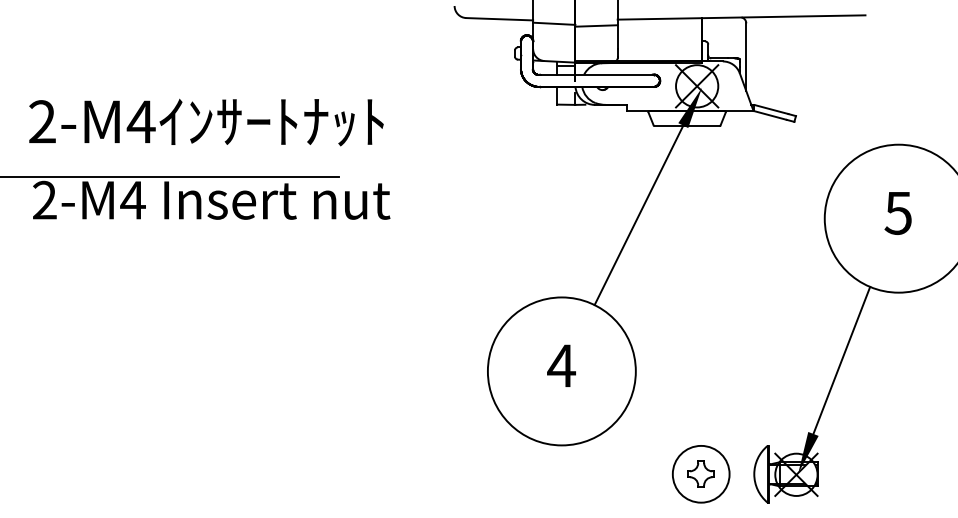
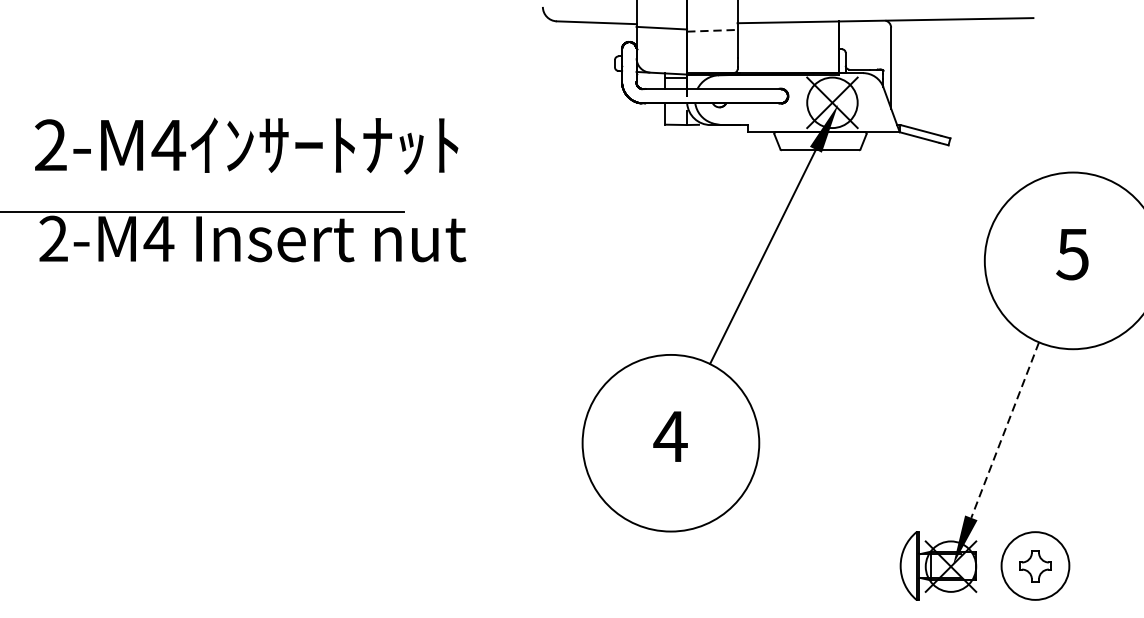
line: (597, 25) -> (713, 30), solid -> dashed
line: (841, 360) -> (1004, 430), solid -> dashed
part: (700, 474) -> (1034, 566), moved

